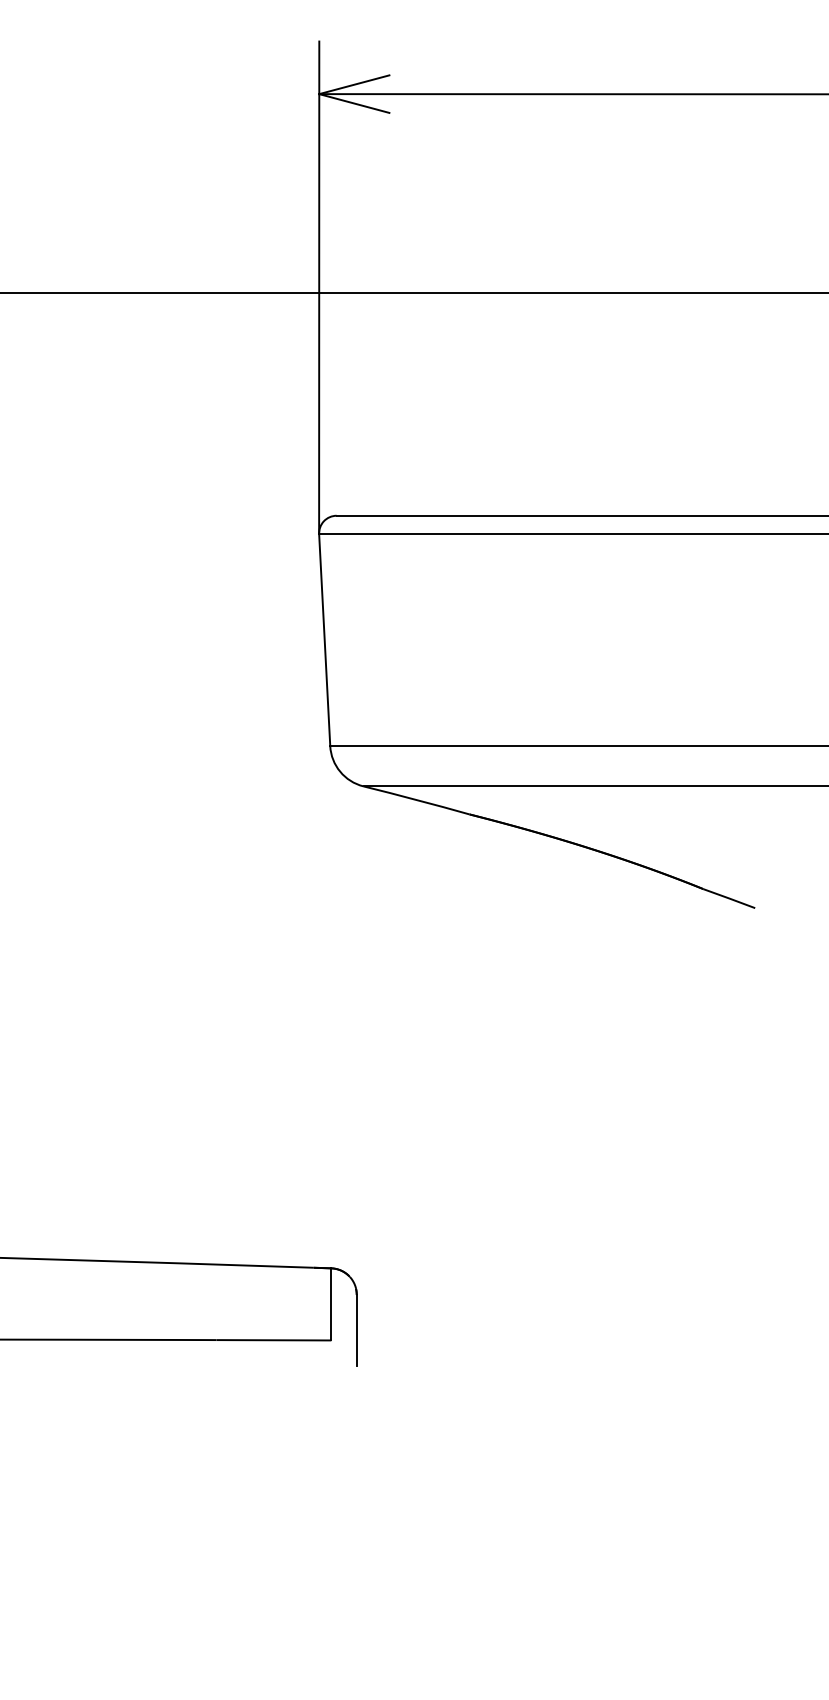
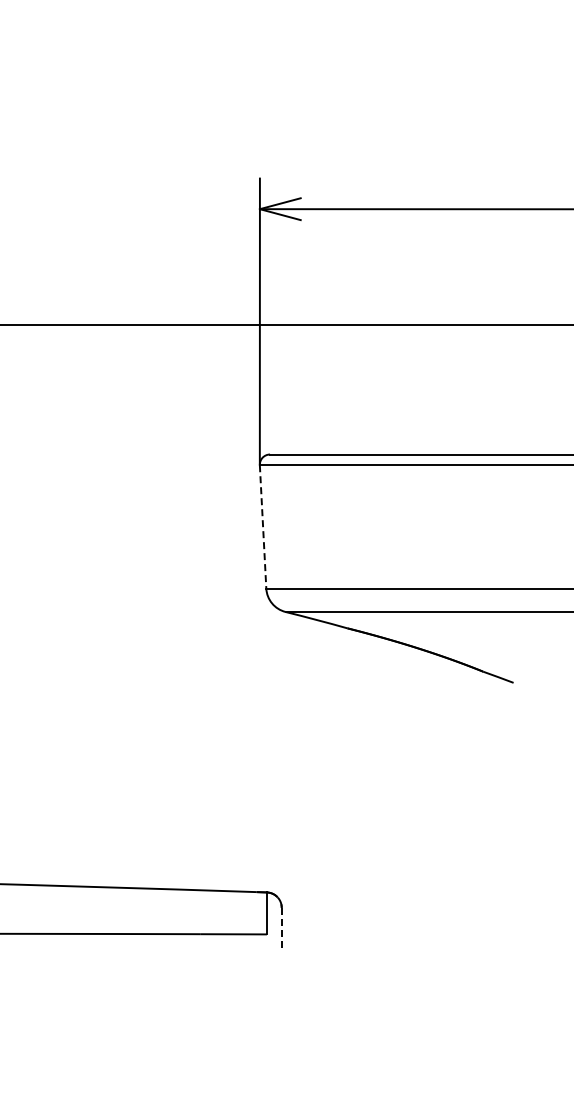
line: (325, 639) -> (263, 526), solid -> dashed
line: (356, 1330) -> (281, 928), solid -> dashed

